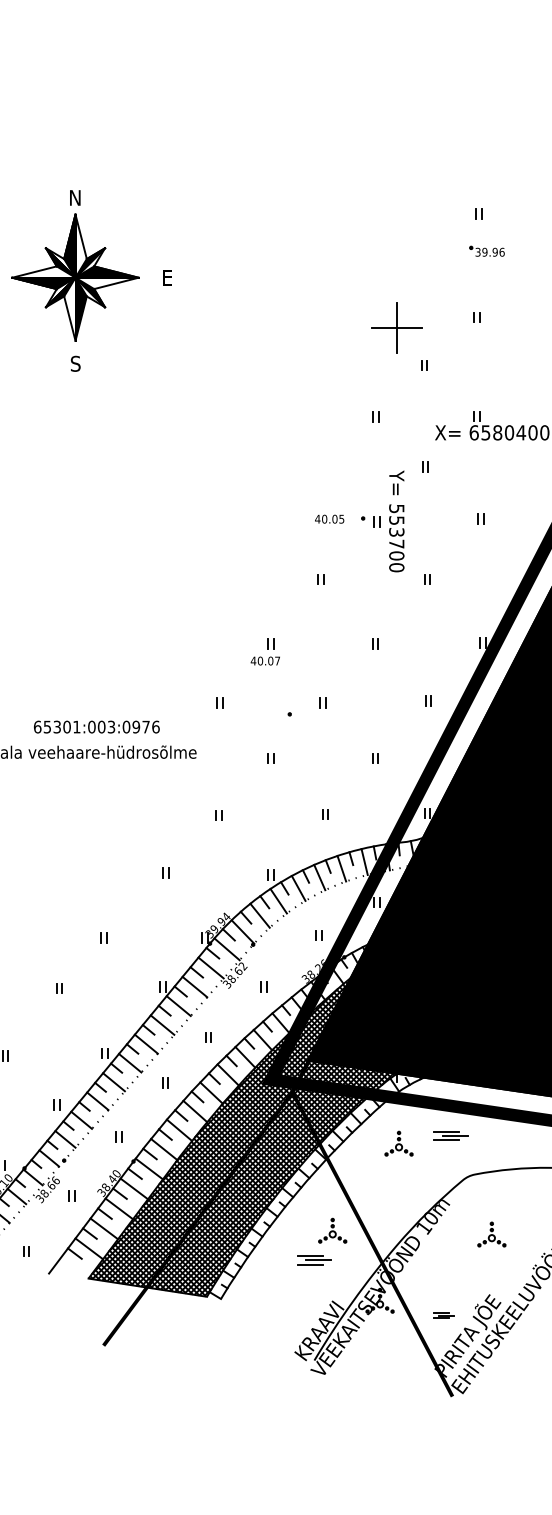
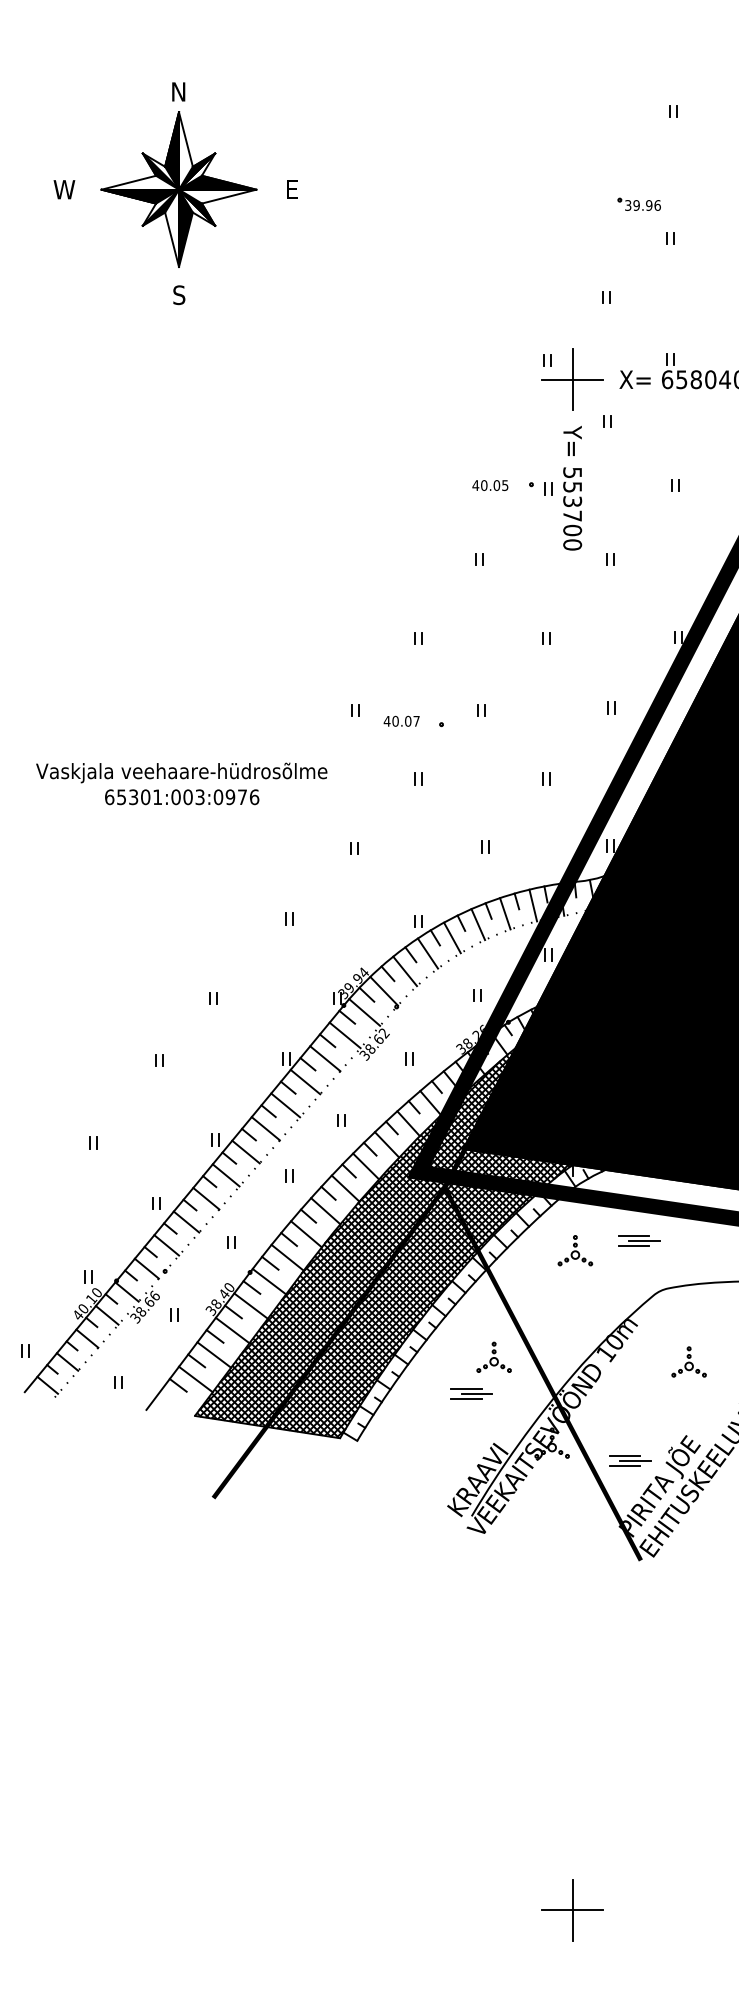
part: (486, 250) -> (638, 203), moved
part: (396, 328) -> (572, 379), moved
text: (265, 660) -> (401, 720), moved
text: (97, 727) -> (182, 797), moved
part: (444, 1314) -> (630, 1460), size x1.67

